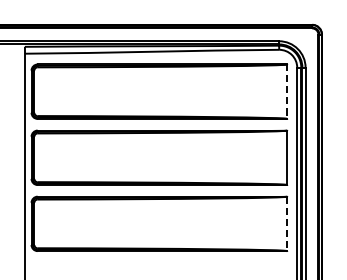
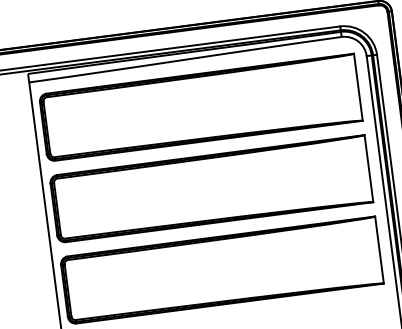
line: (287, 92) -> (358, 88), dashed -> solid
line: (287, 224) -> (379, 250), dashed -> solid

